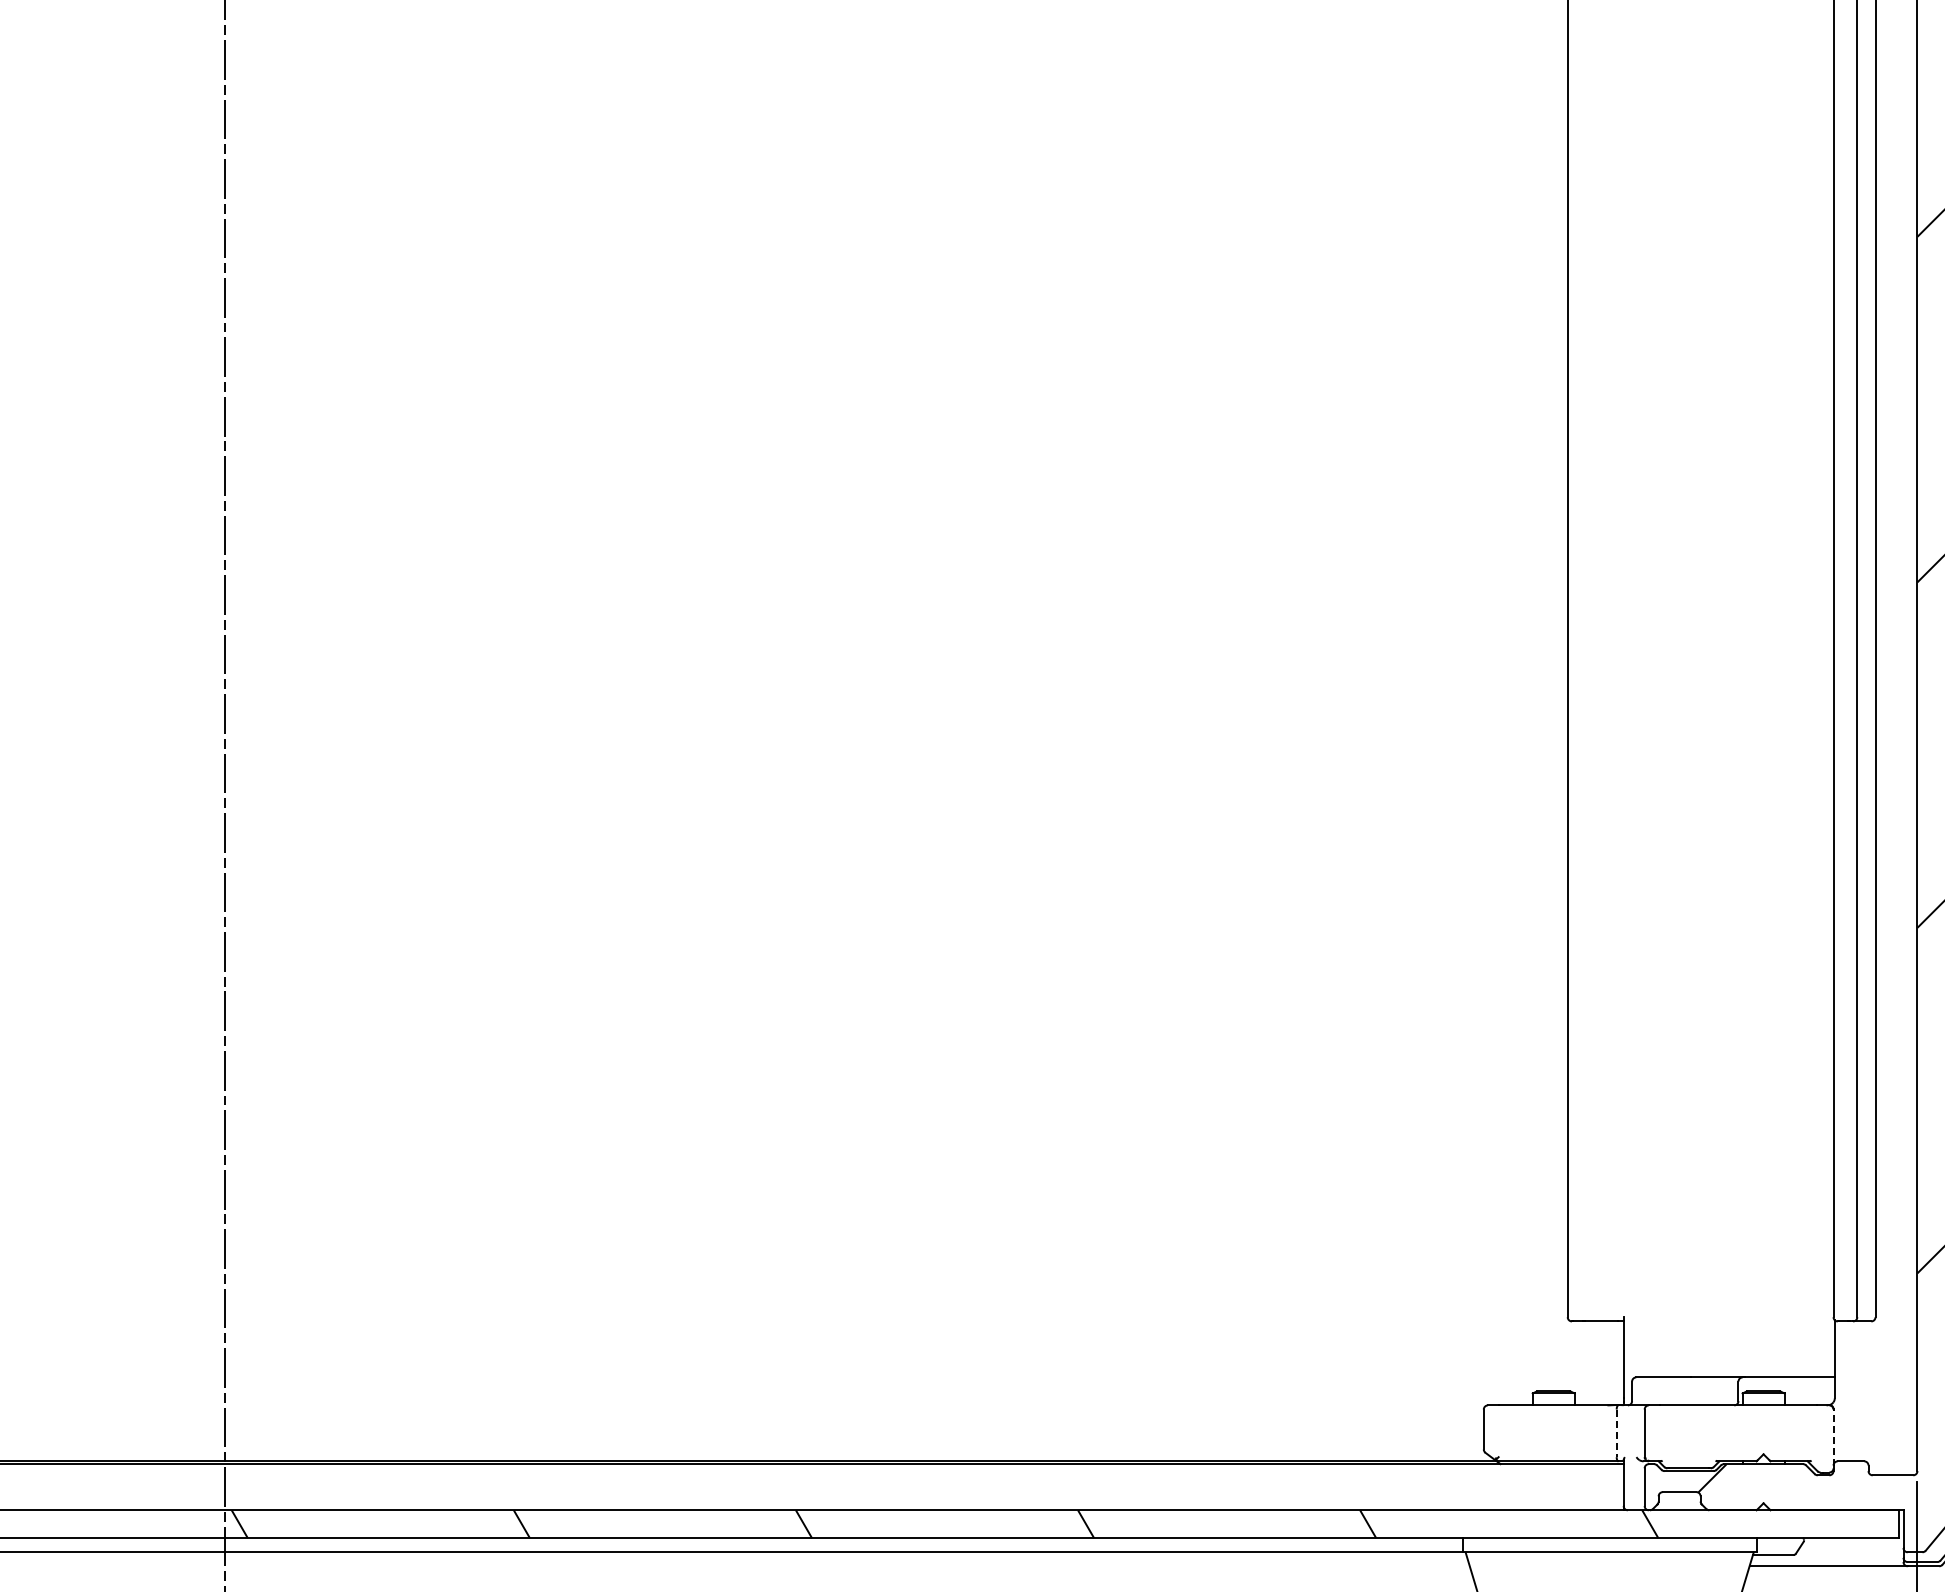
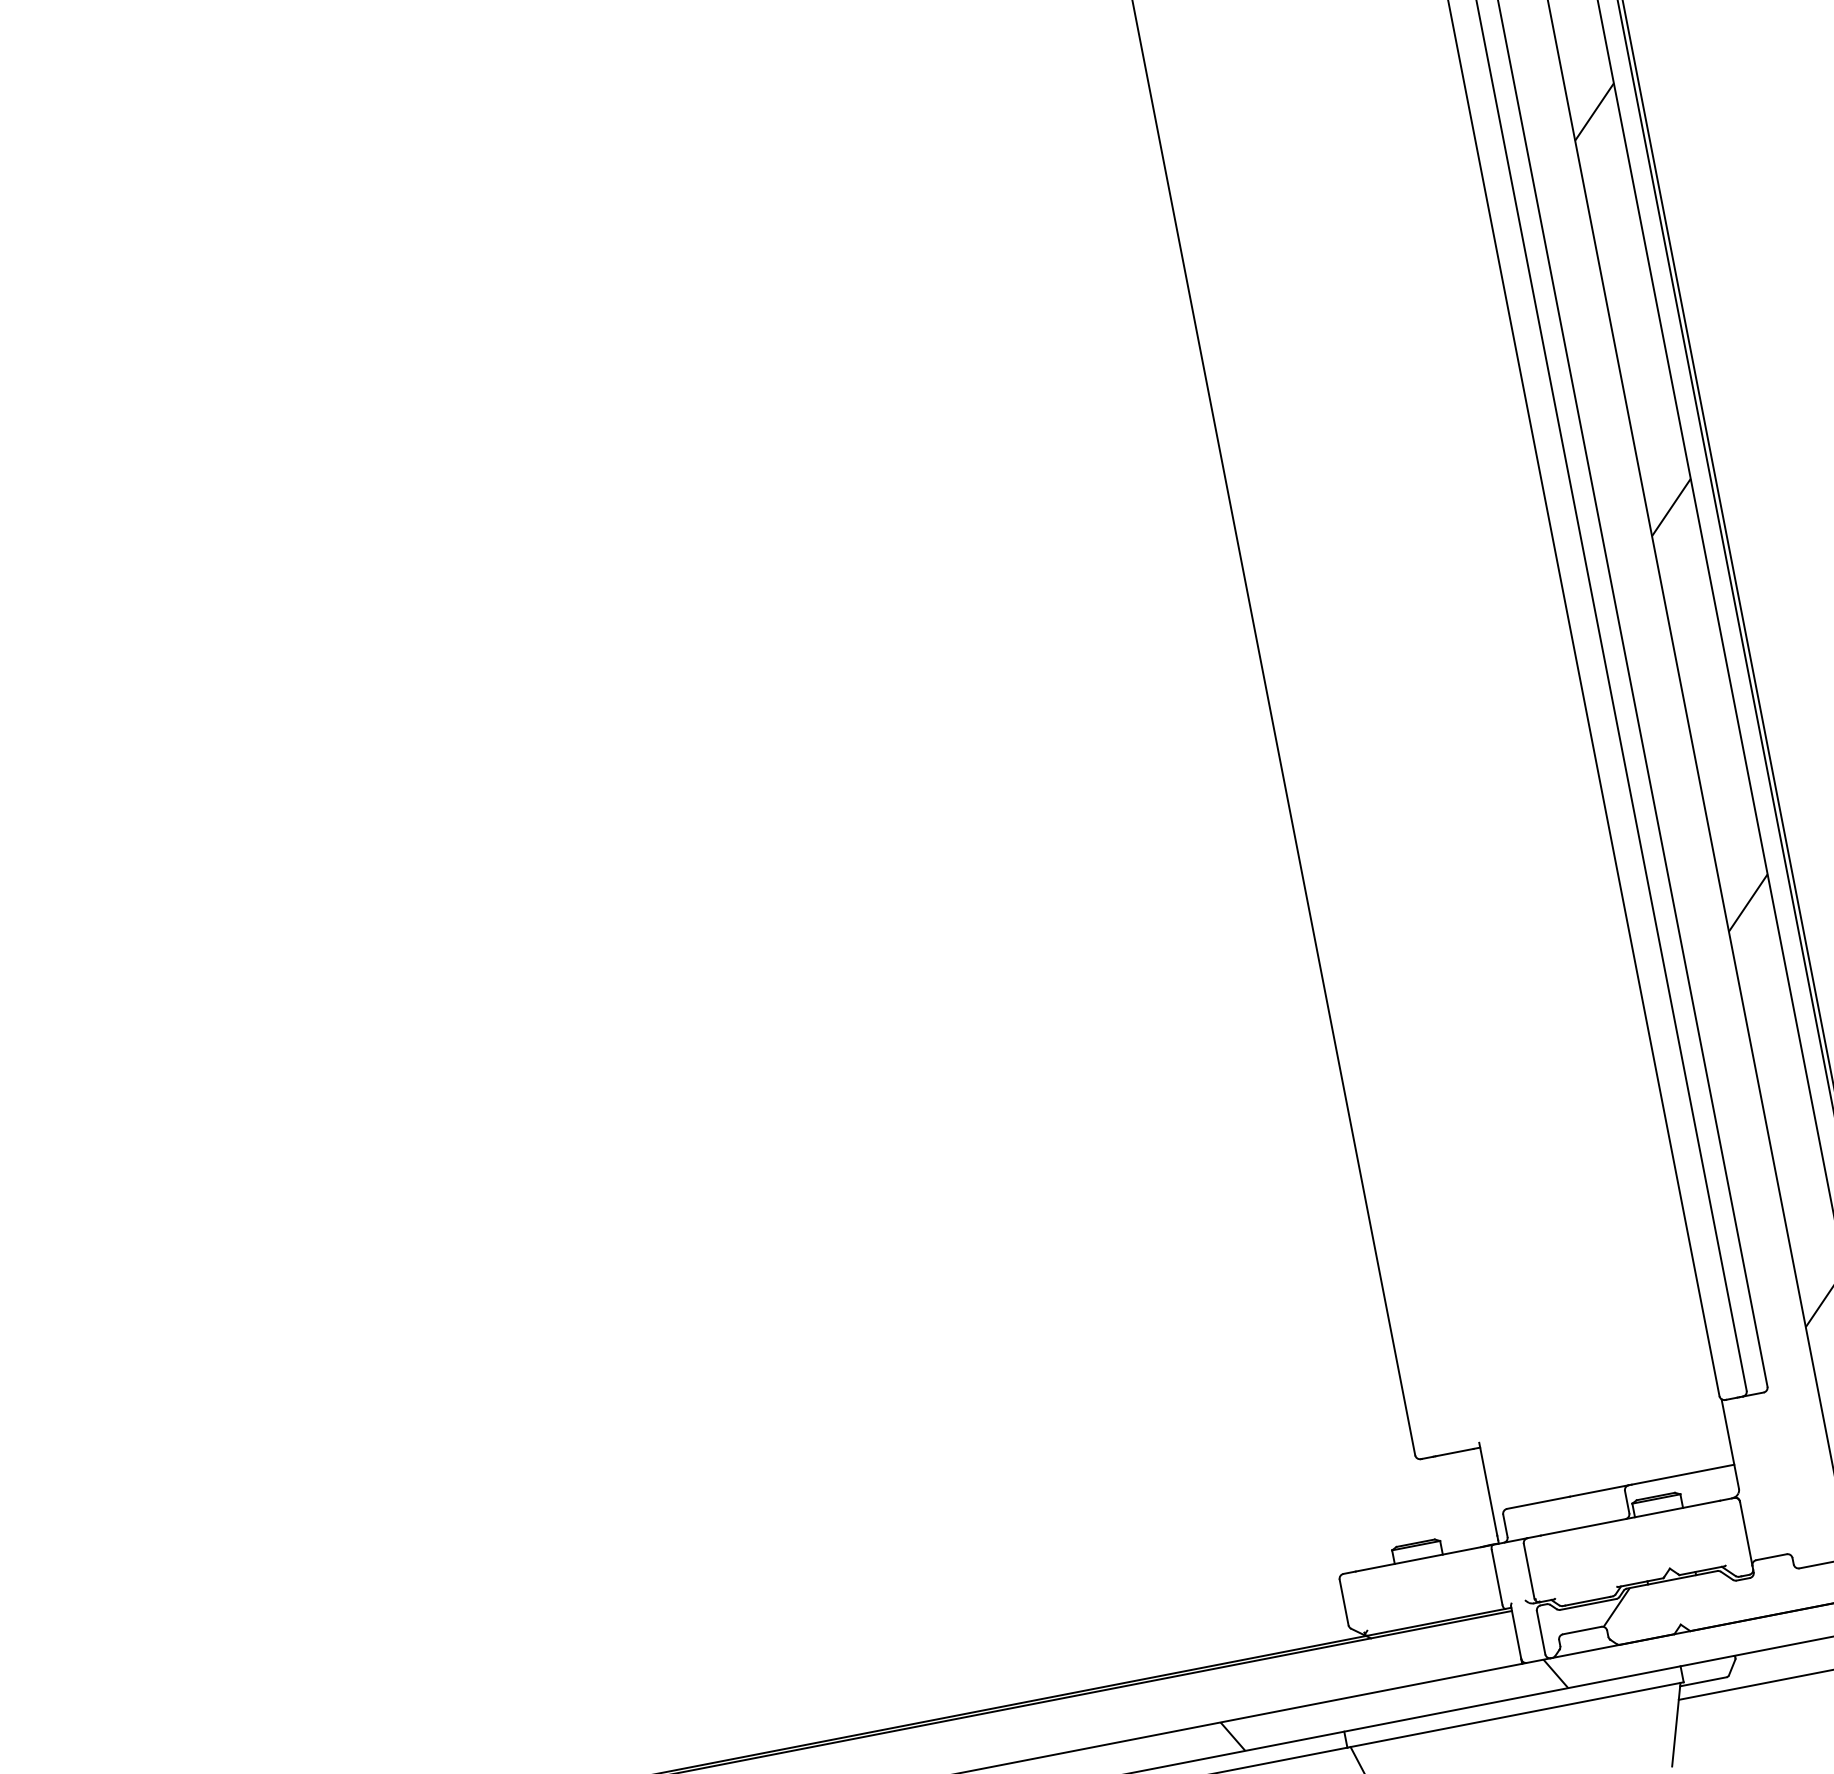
line: (1616, 1433) -> (1496, 1577), dashed -> solid
line: (1833, 1437) -> (1746, 1533), dashed -> solid

